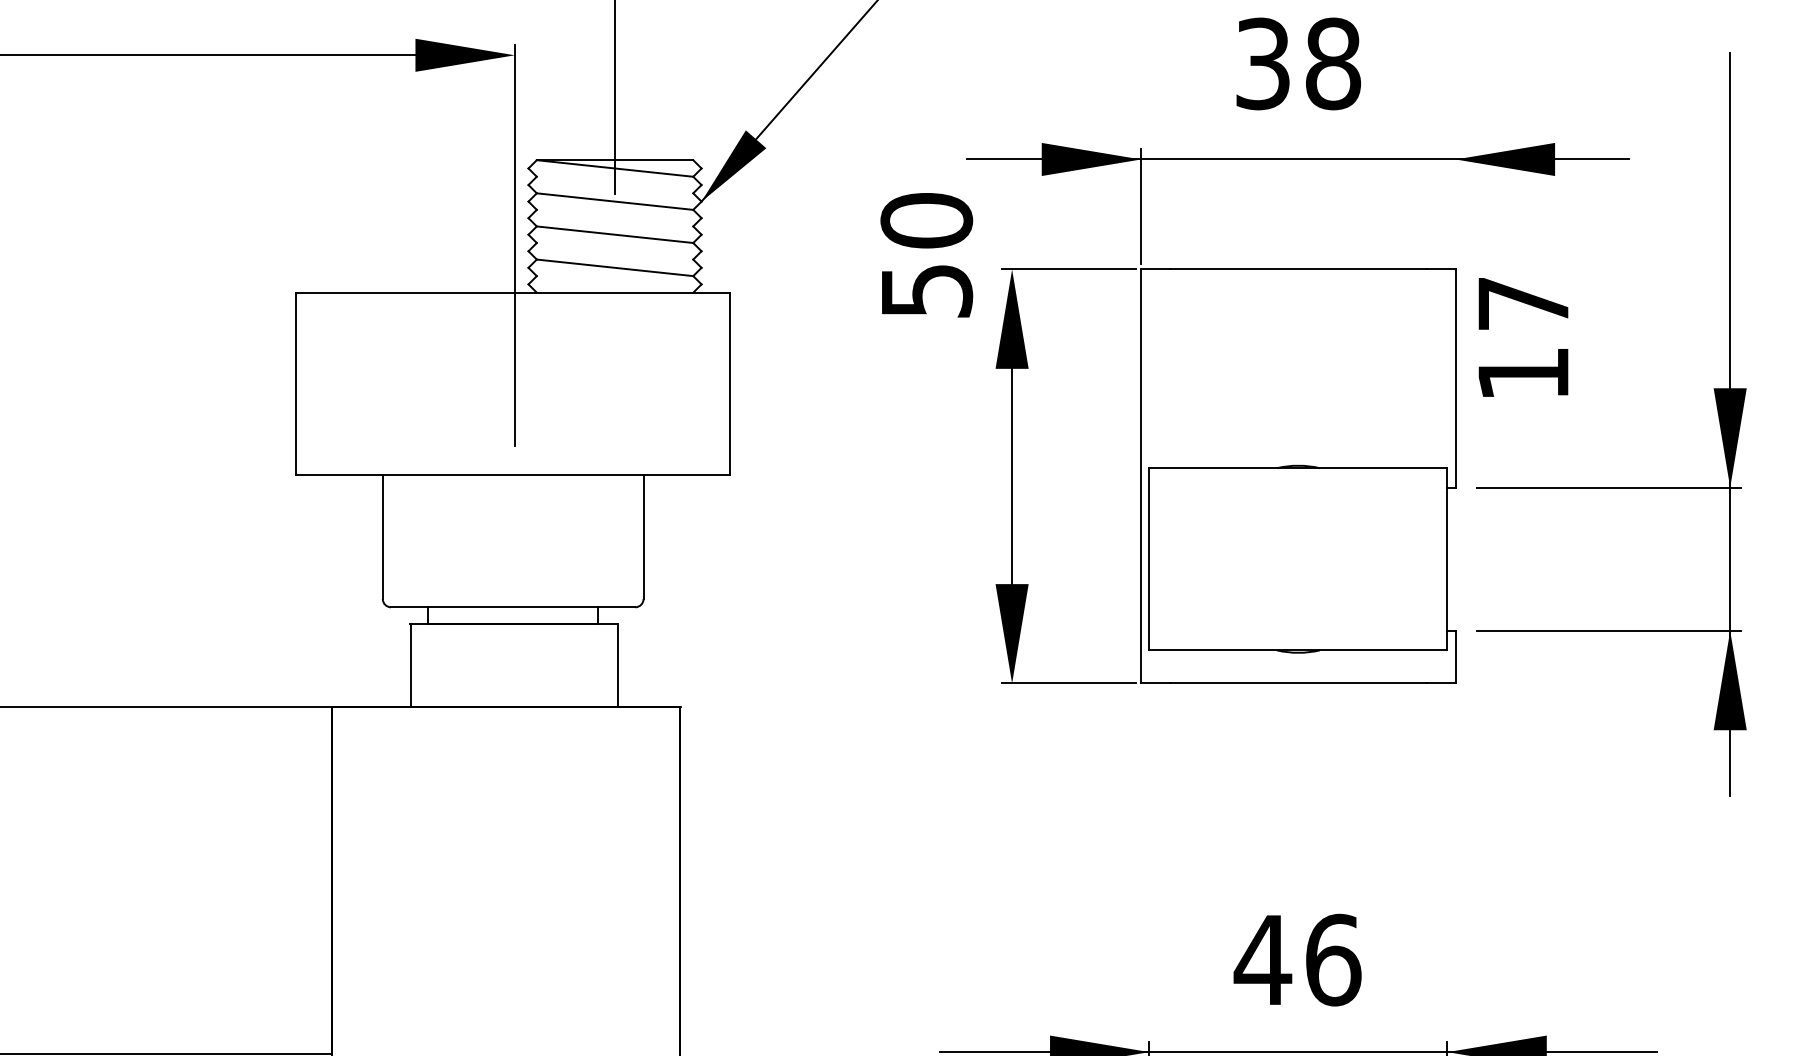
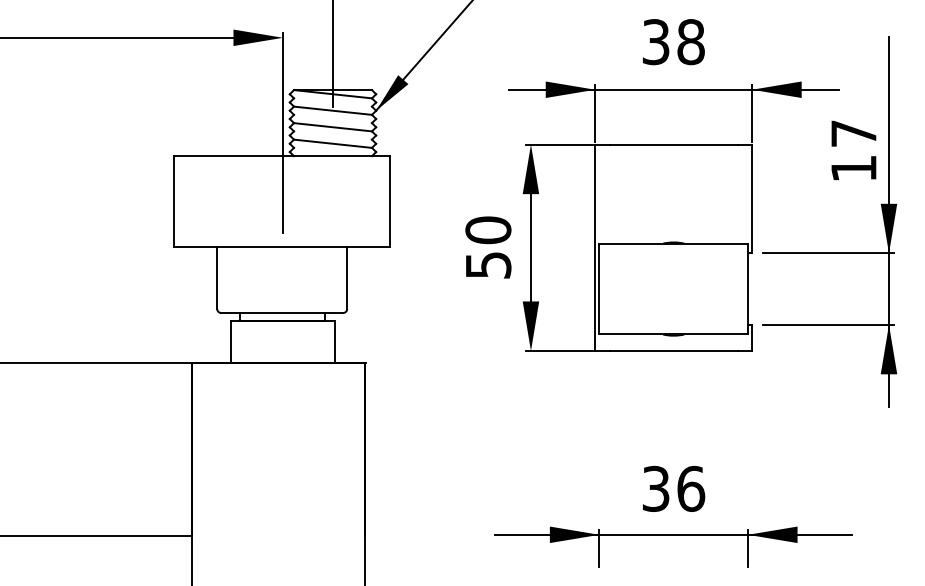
line: (1456, 207) -> (752, 113), added
text: (926, 255) -> (488, 247), moved
text: (1522, 337) -> (853, 150), moved
text: (1261, 959) -> (655, 488), 46 -> 36

